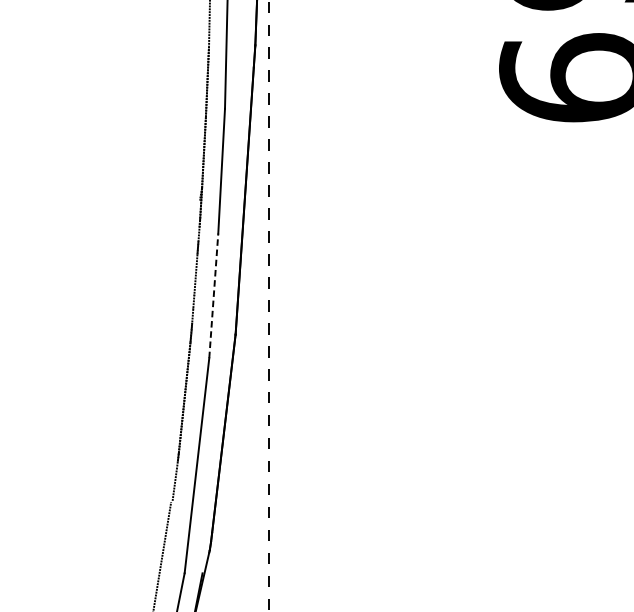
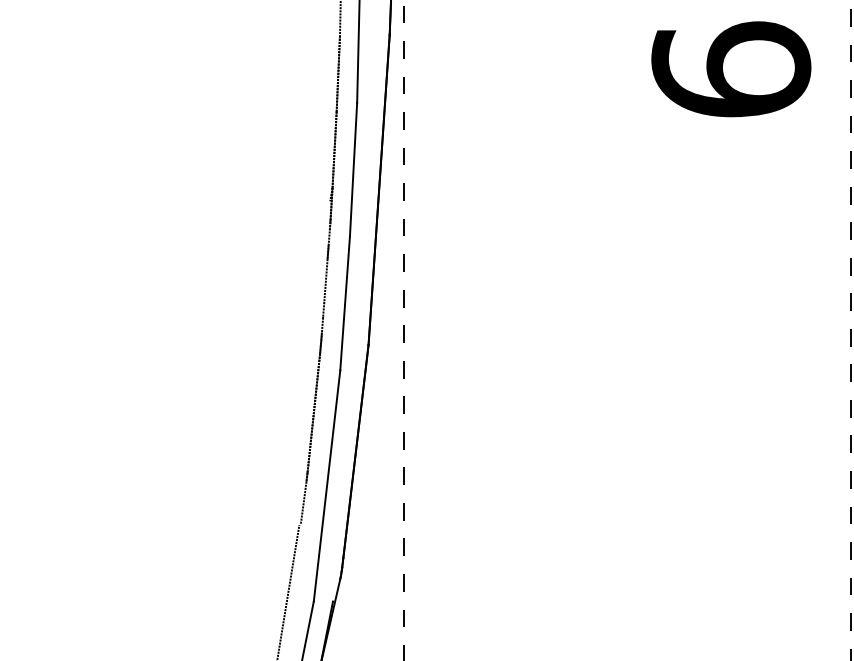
line: (214, 295) -> (345, 303), dashed -> solid

